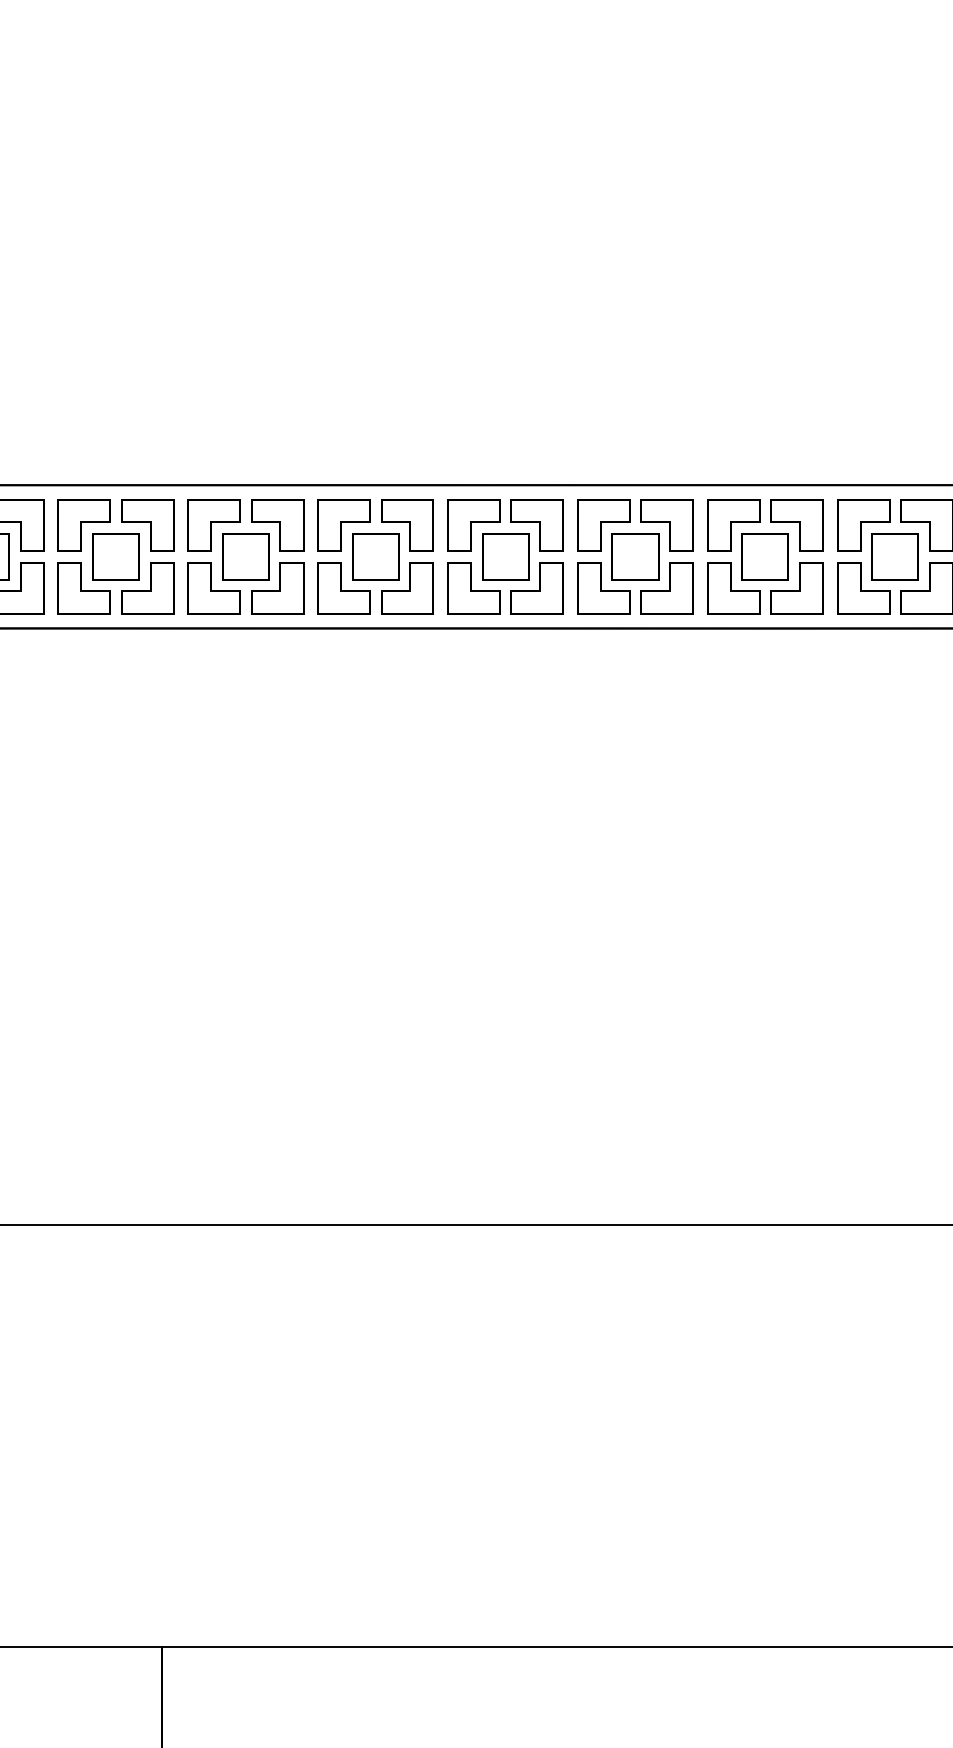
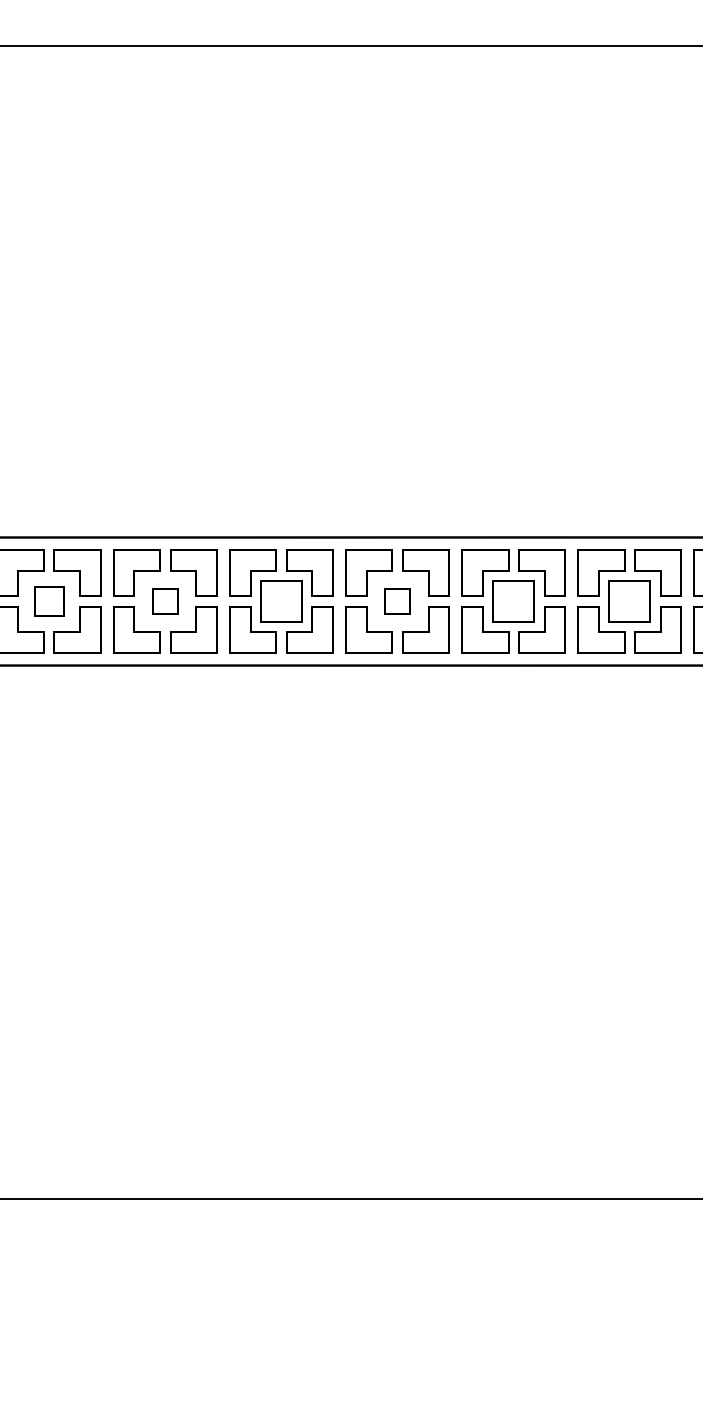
part: (245, 556) -> (48, 601), size x0.7
part: (375, 556) -> (165, 601), size x0.6
part: (635, 556) -> (397, 601), size x0.6

